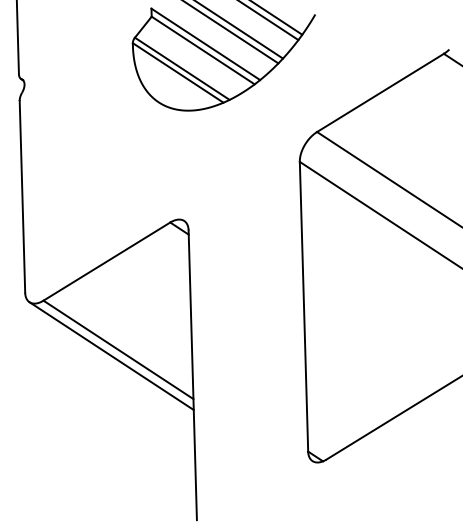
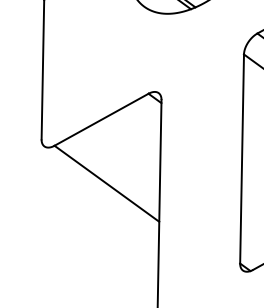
line: (111, 356) -> (101, 188), removed

